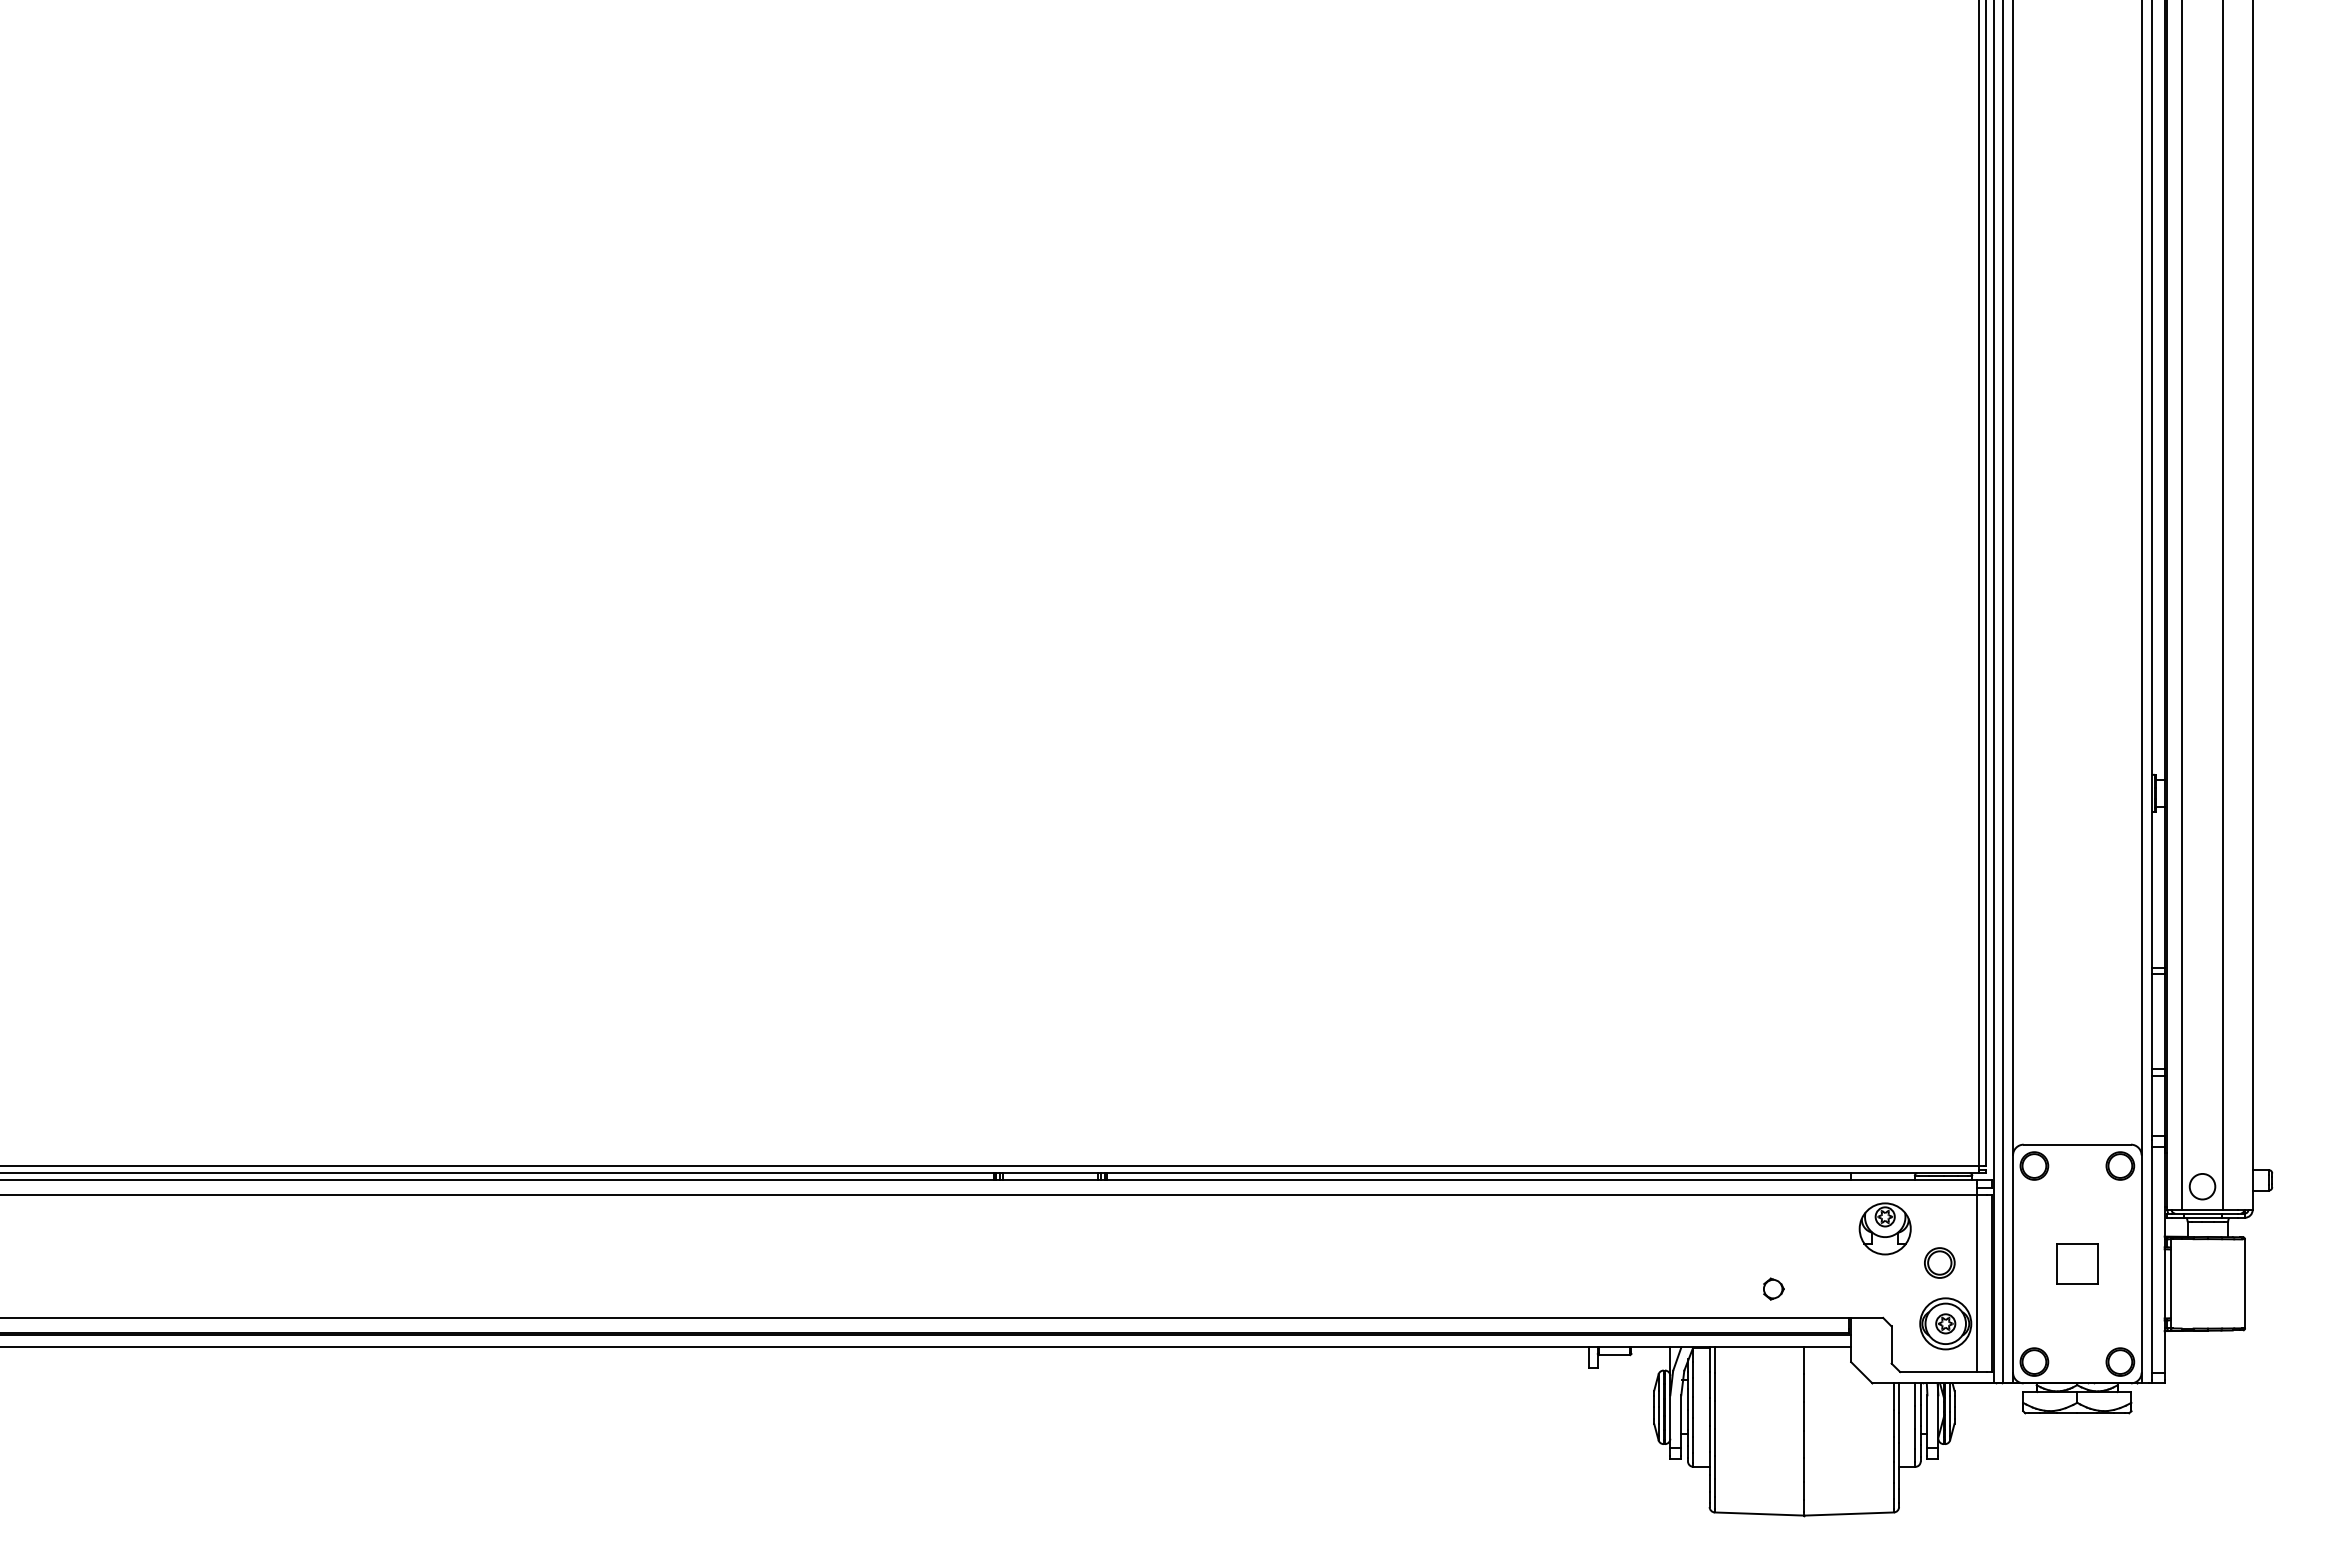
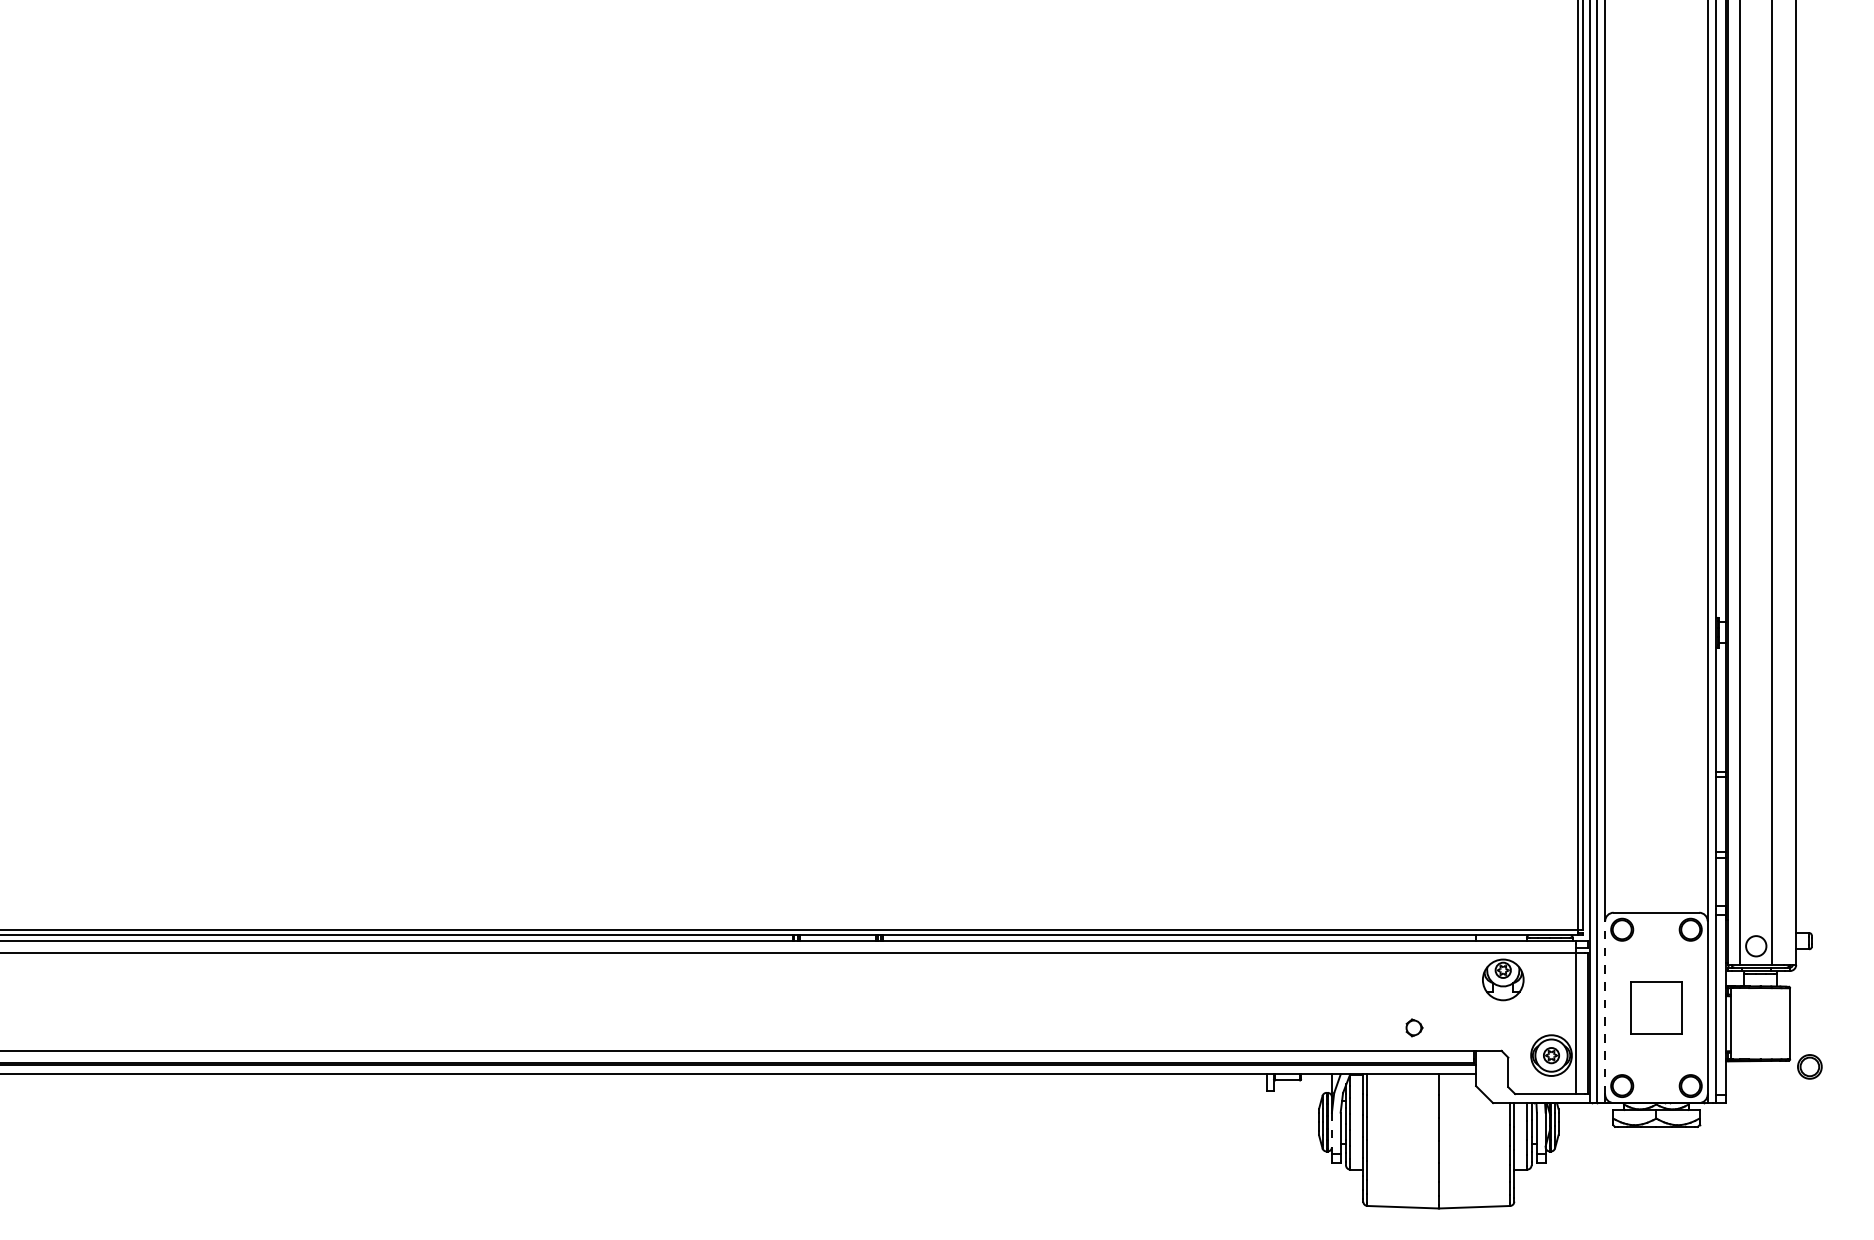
part: (1939, 1262) -> (1809, 1066), moved
part: (2077, 1263) -> (1656, 1007), size x1.6
line: (2013, 1264) -> (1605, 1008), solid -> dashed
line: (1670, 1421) -> (1332, 1133), solid -> dashed

